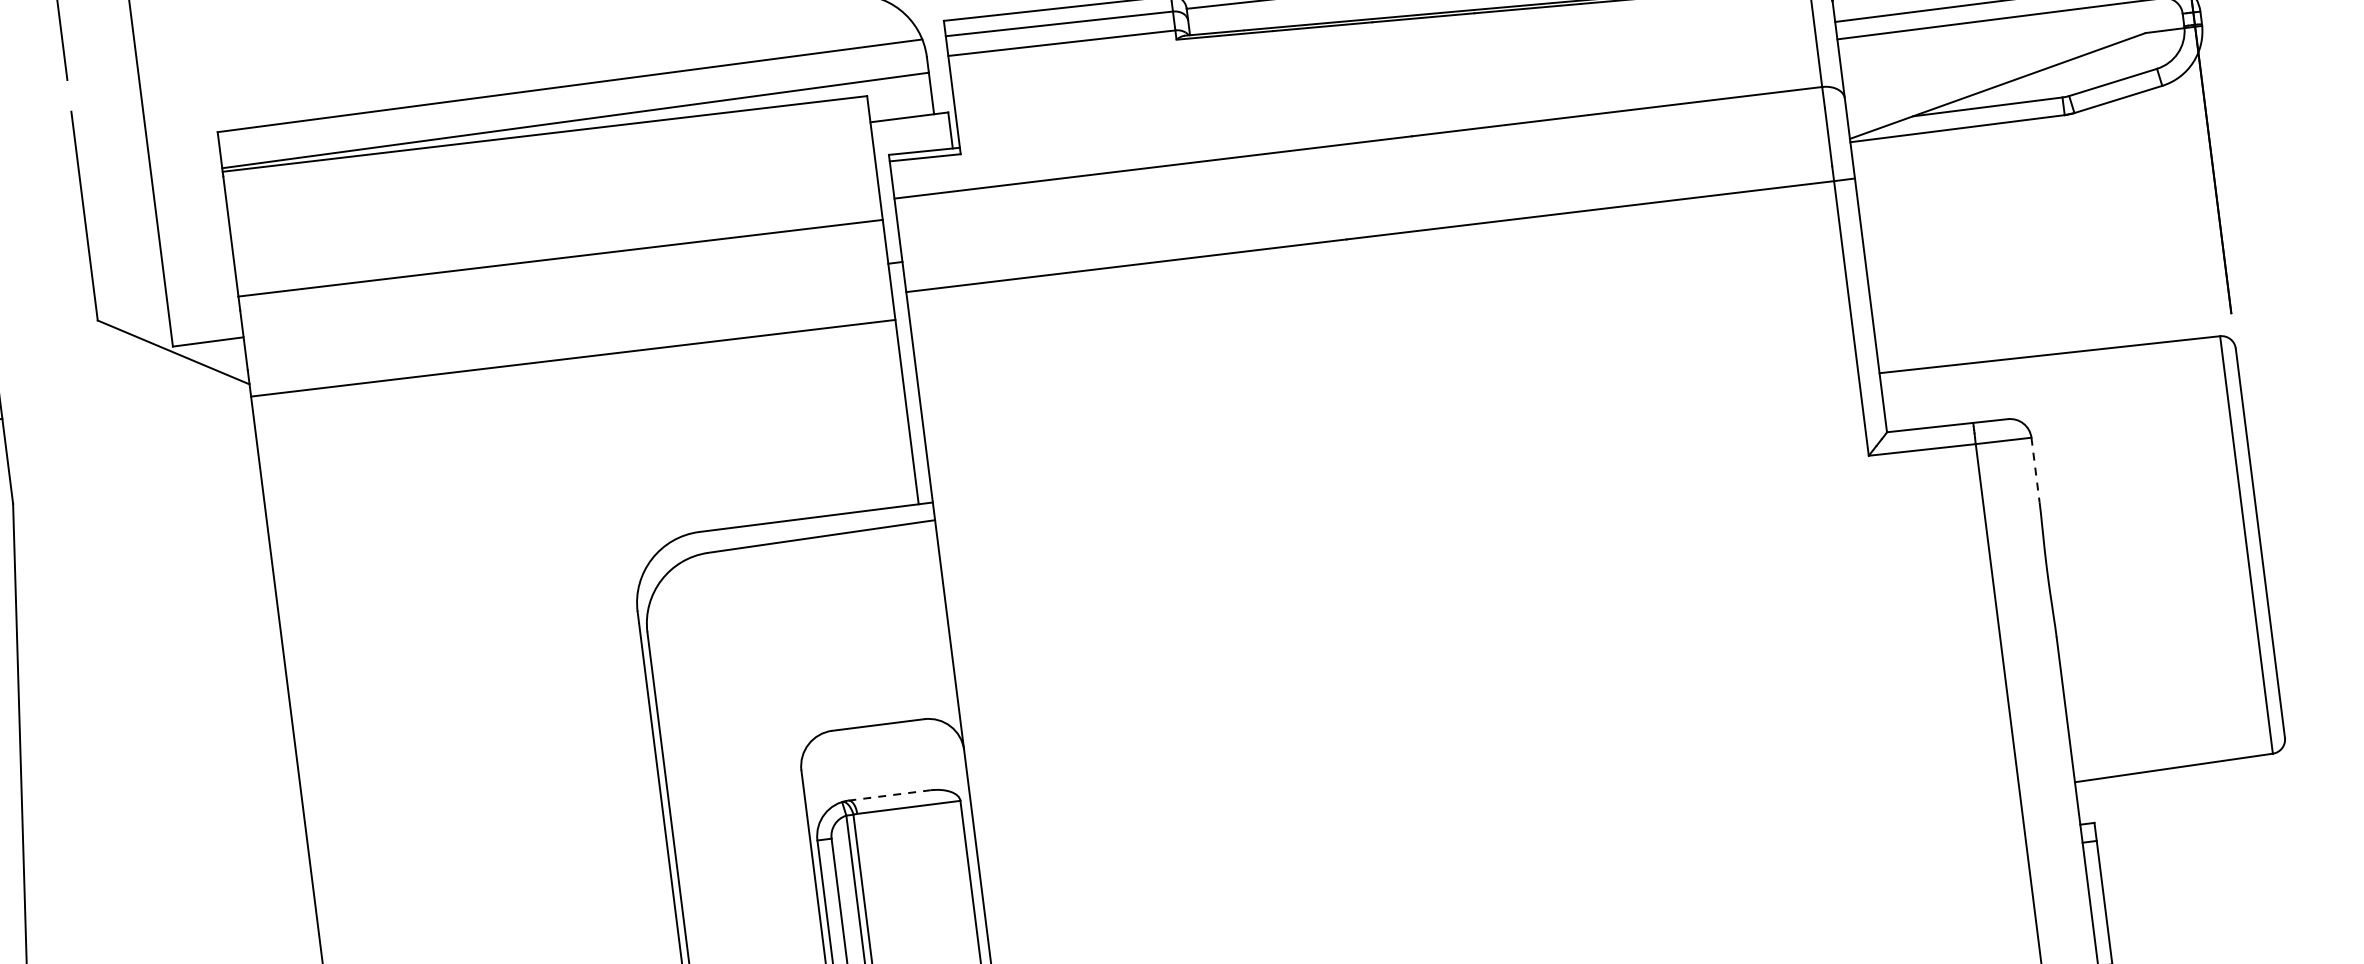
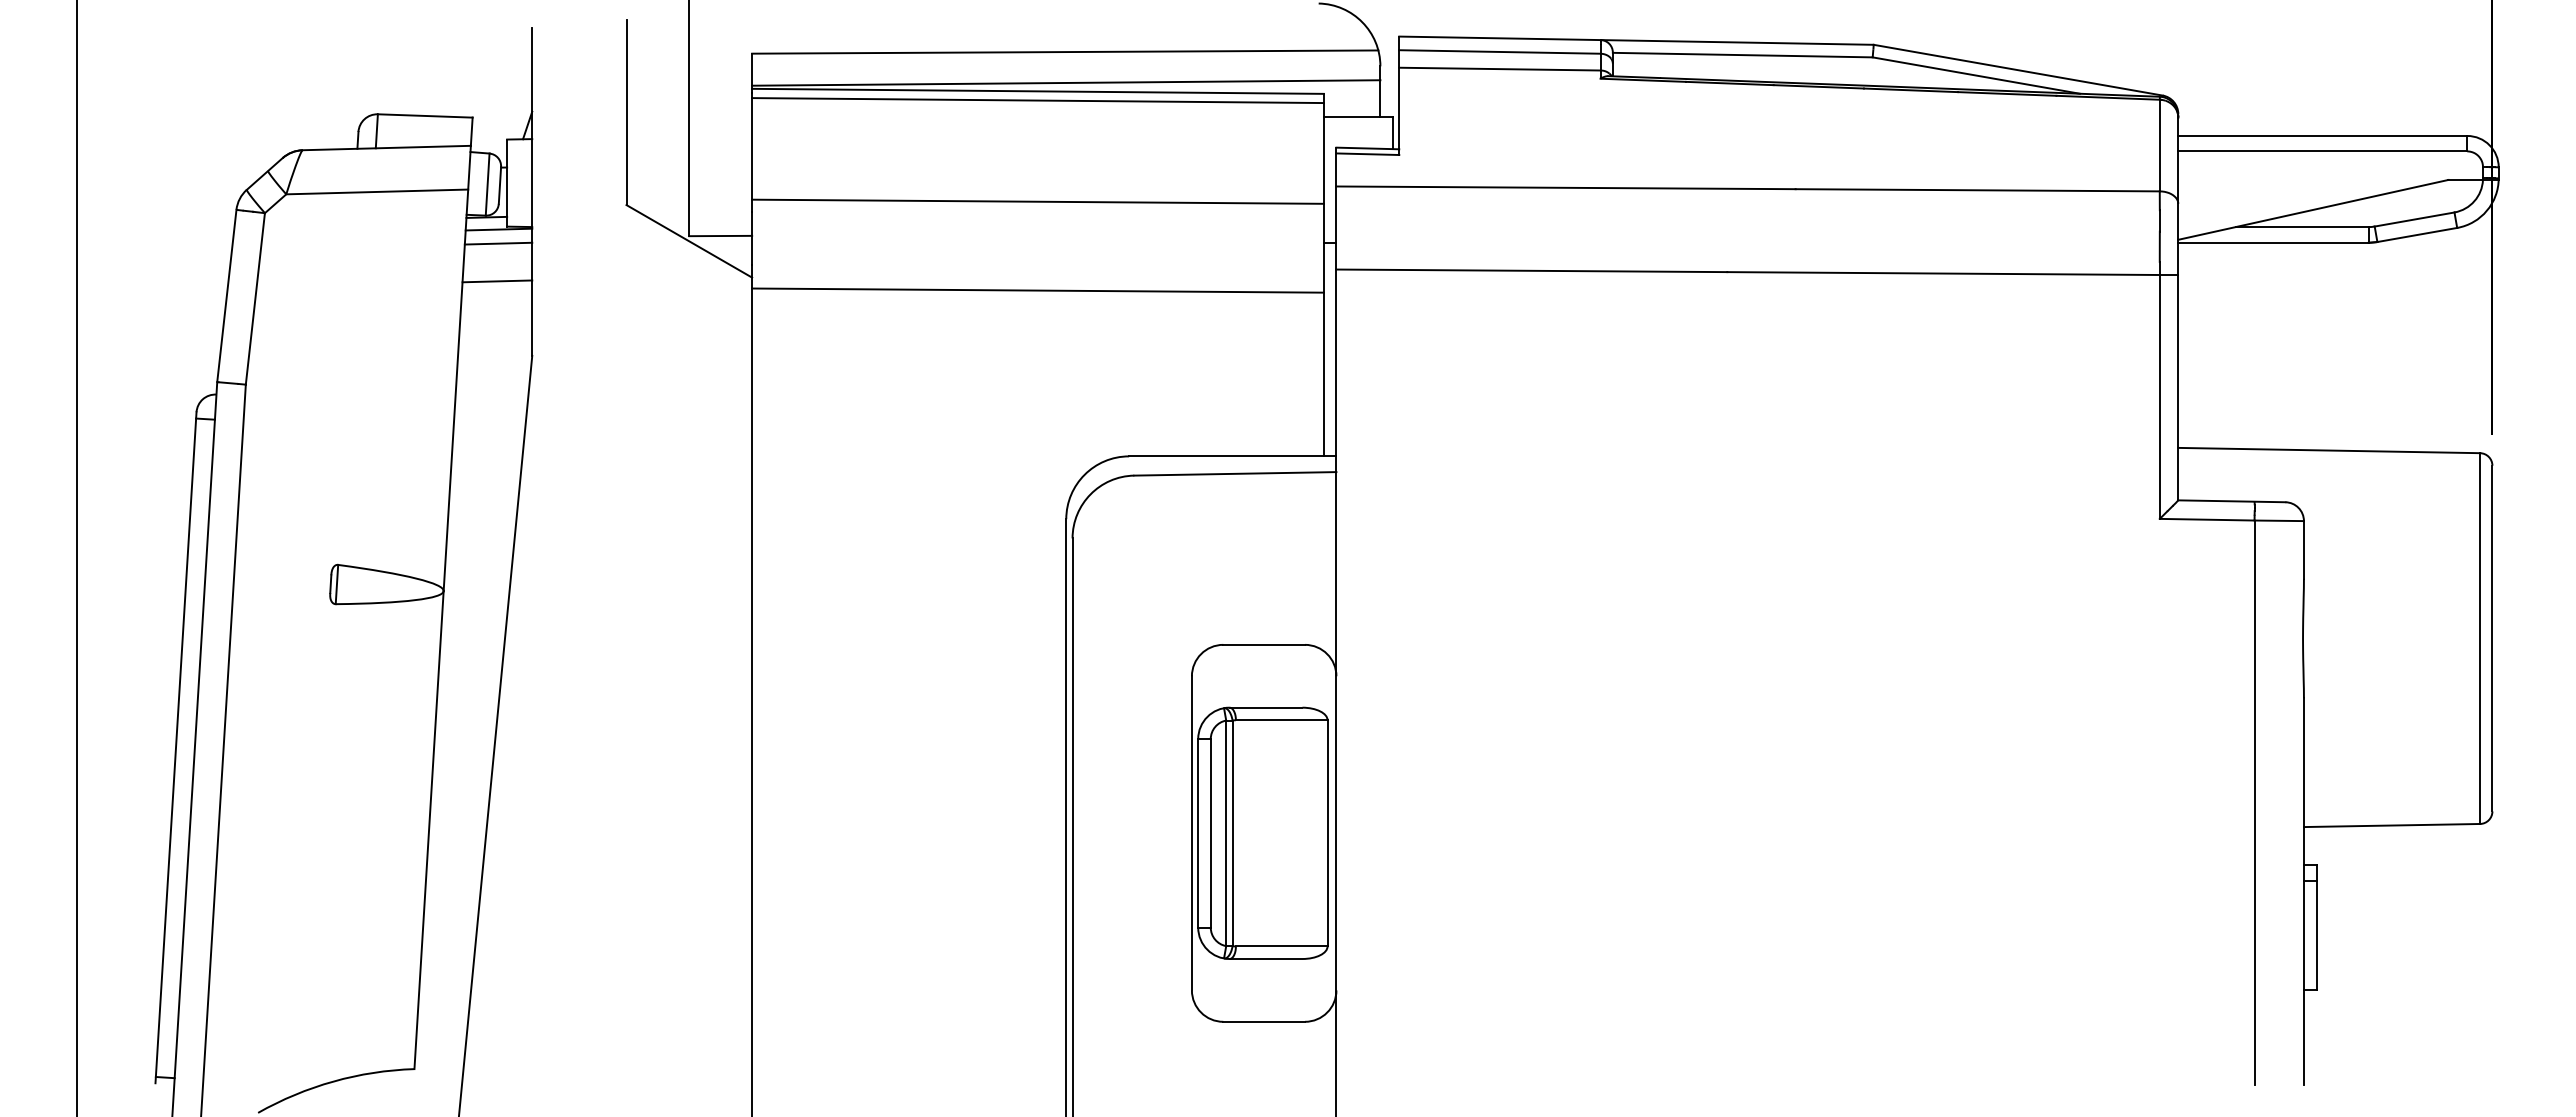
line: (545, 144) -> (1037, 100), added
line: (2034, 469) -> (2303, 549), dashed -> solid
line: (889, 795) -> (1266, 707), dashed -> solid

